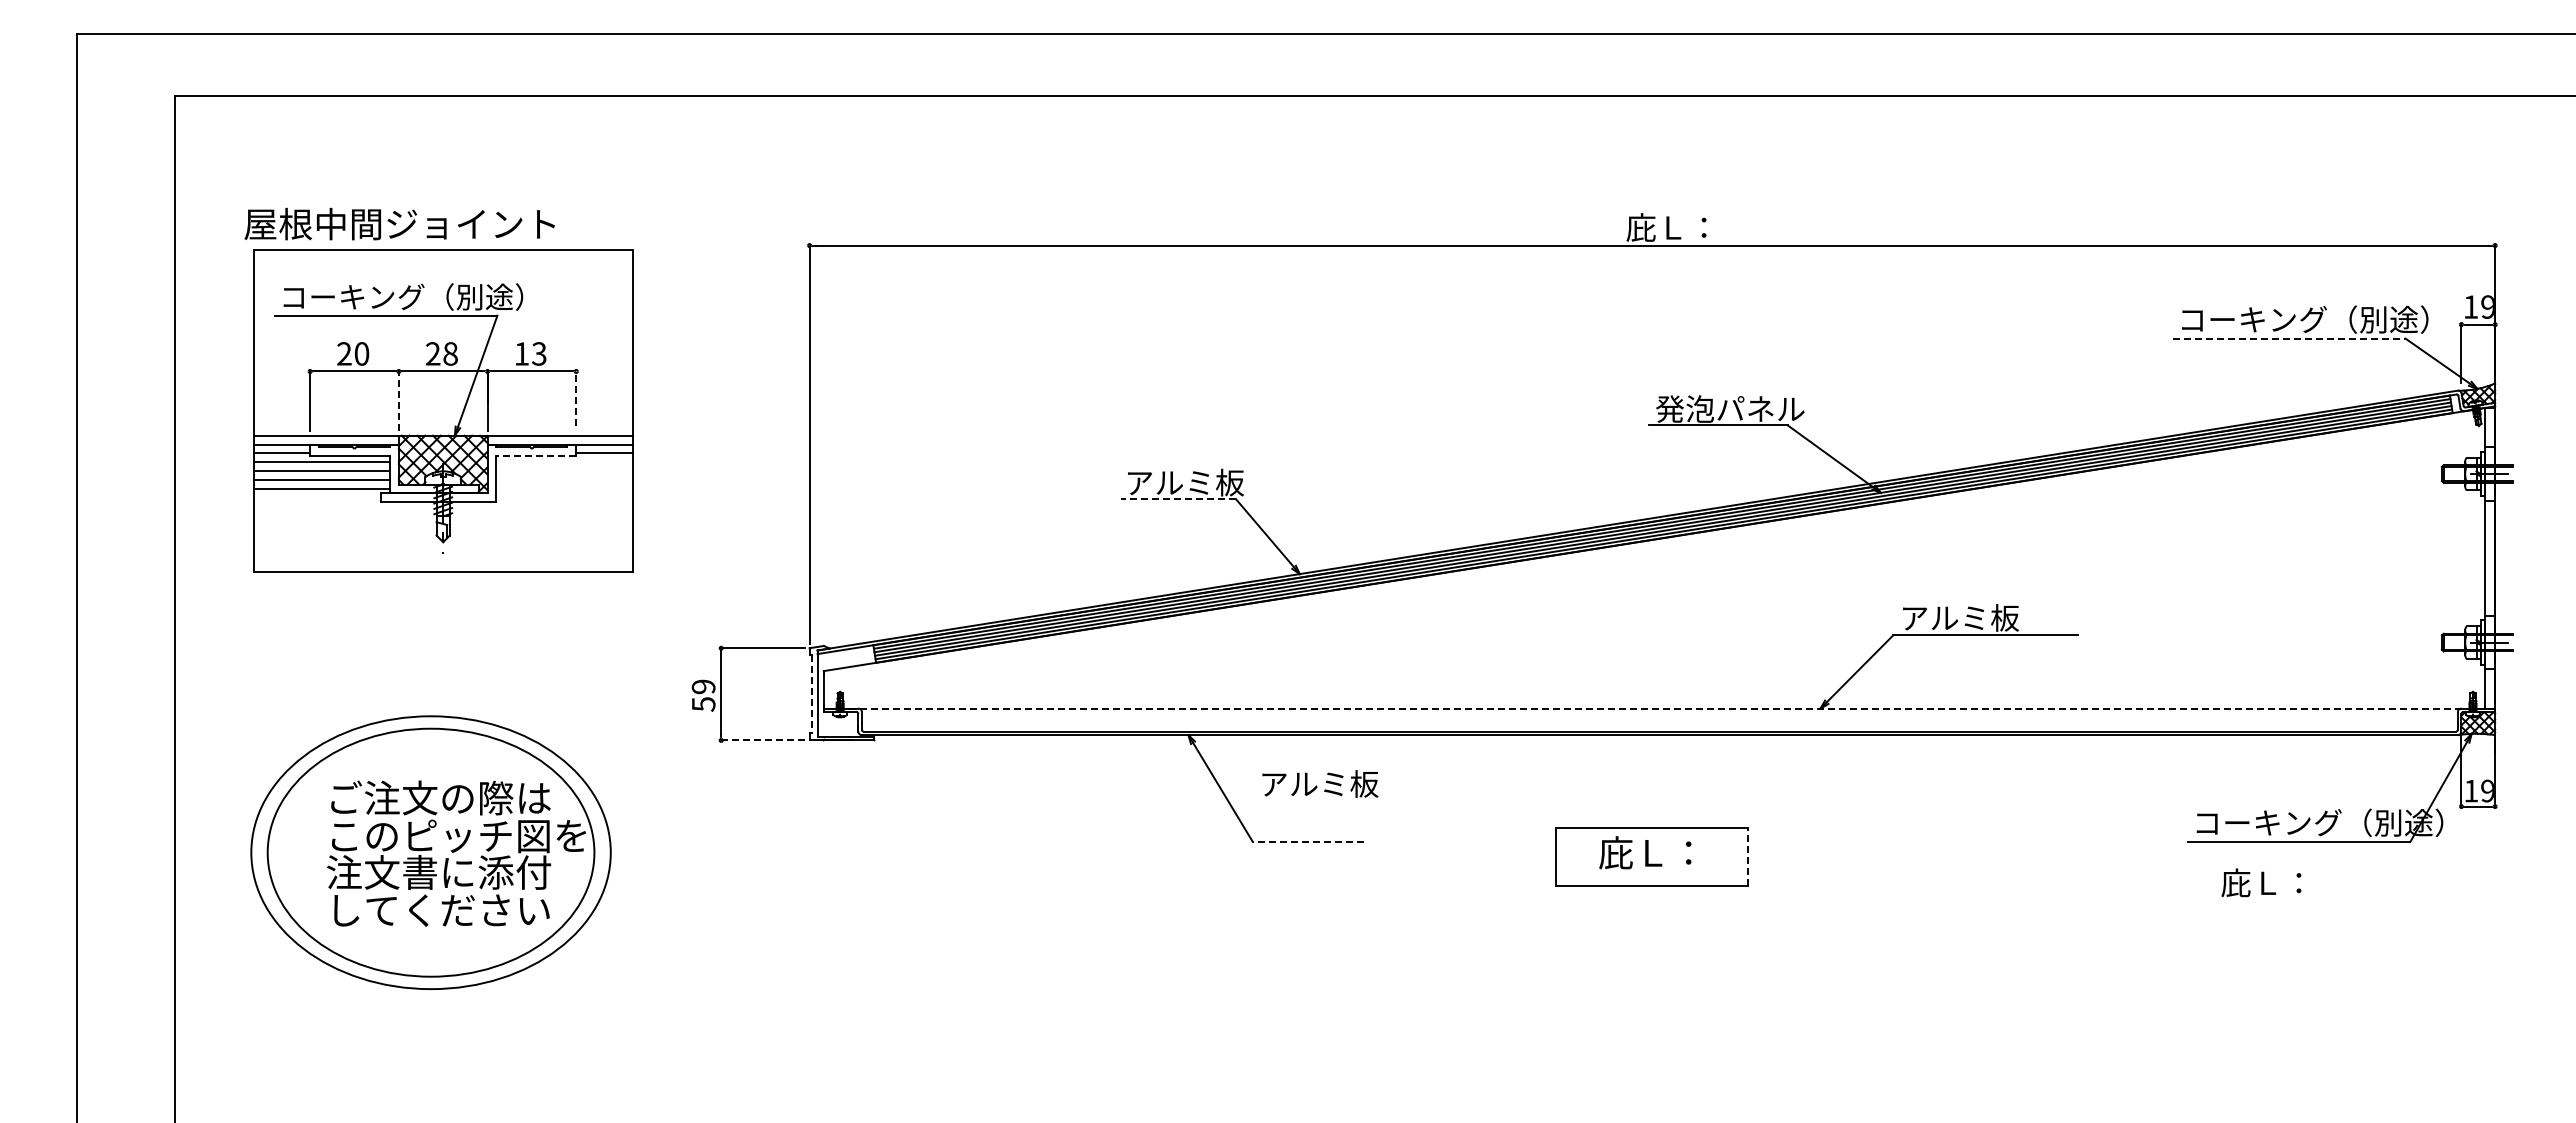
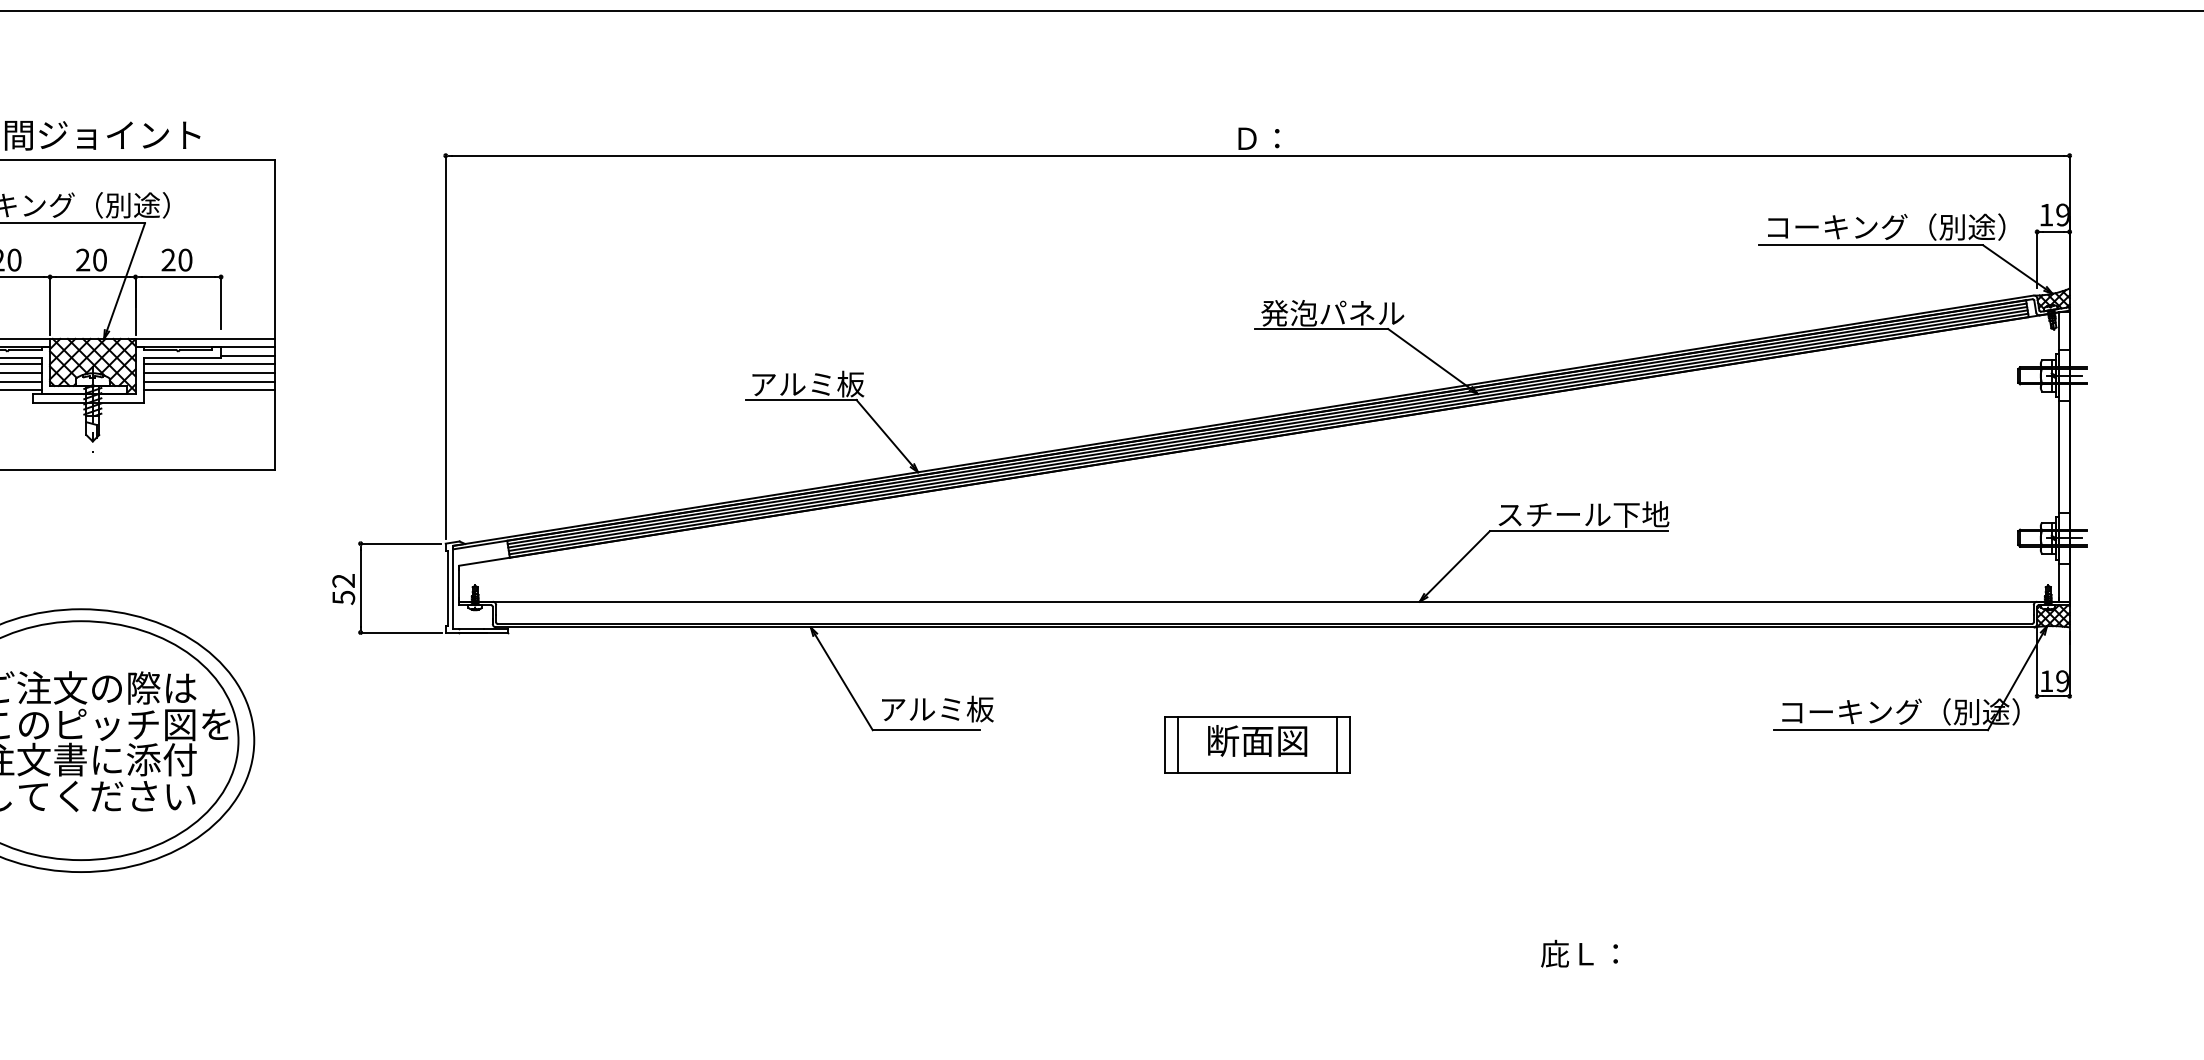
text: (1666, 227) -> (1271, 138), 庇Ｌ： -> Ｄ：
line: (2289, 338) -> (1871, 245), dashed -> solid
text: (450, 353) -> (99, 259), 28 -> 20
text: (530, 353) -> (176, 259), 13 -> 20
line: (576, 398) -> (221, 303), dashed -> solid
line: (398, 401) -> (49, 305), dashed -> solid
line: (536, 455) -> (182, 357), dashed -> solid
line: (564, 462) -> (209, 364), added
line: (564, 471) -> (209, 373), added
line: (564, 479) -> (209, 381), added
line: (564, 488) -> (209, 389), added
line: (1178, 499) -> (801, 400), dashed -> solid
text: (1990, 617) -> (1583, 514), アルミ板 -> スチール下地
text: (703, 686) -> (343, 580), 59 -> 52
line: (812, 694) -> (448, 588), dashed -> solid
line: (1659, 708) -> (1264, 601), dashed -> solid
line: (762, 740) -> (400, 632), dashed -> solid
text: (1320, 783) -> (937, 708), moved
line: (1308, 841) -> (926, 729), dashed -> solid
text: (1651, 852) -> (1256, 740), 庇Ｌ： -> 断面図
line: (1569, 856) -> (1177, 744), added
line: (1735, 856) -> (1337, 744), added
line: (1748, 856) -> (1350, 744), dashed -> solid
text: (2261, 882) -> (1579, 953), moved

